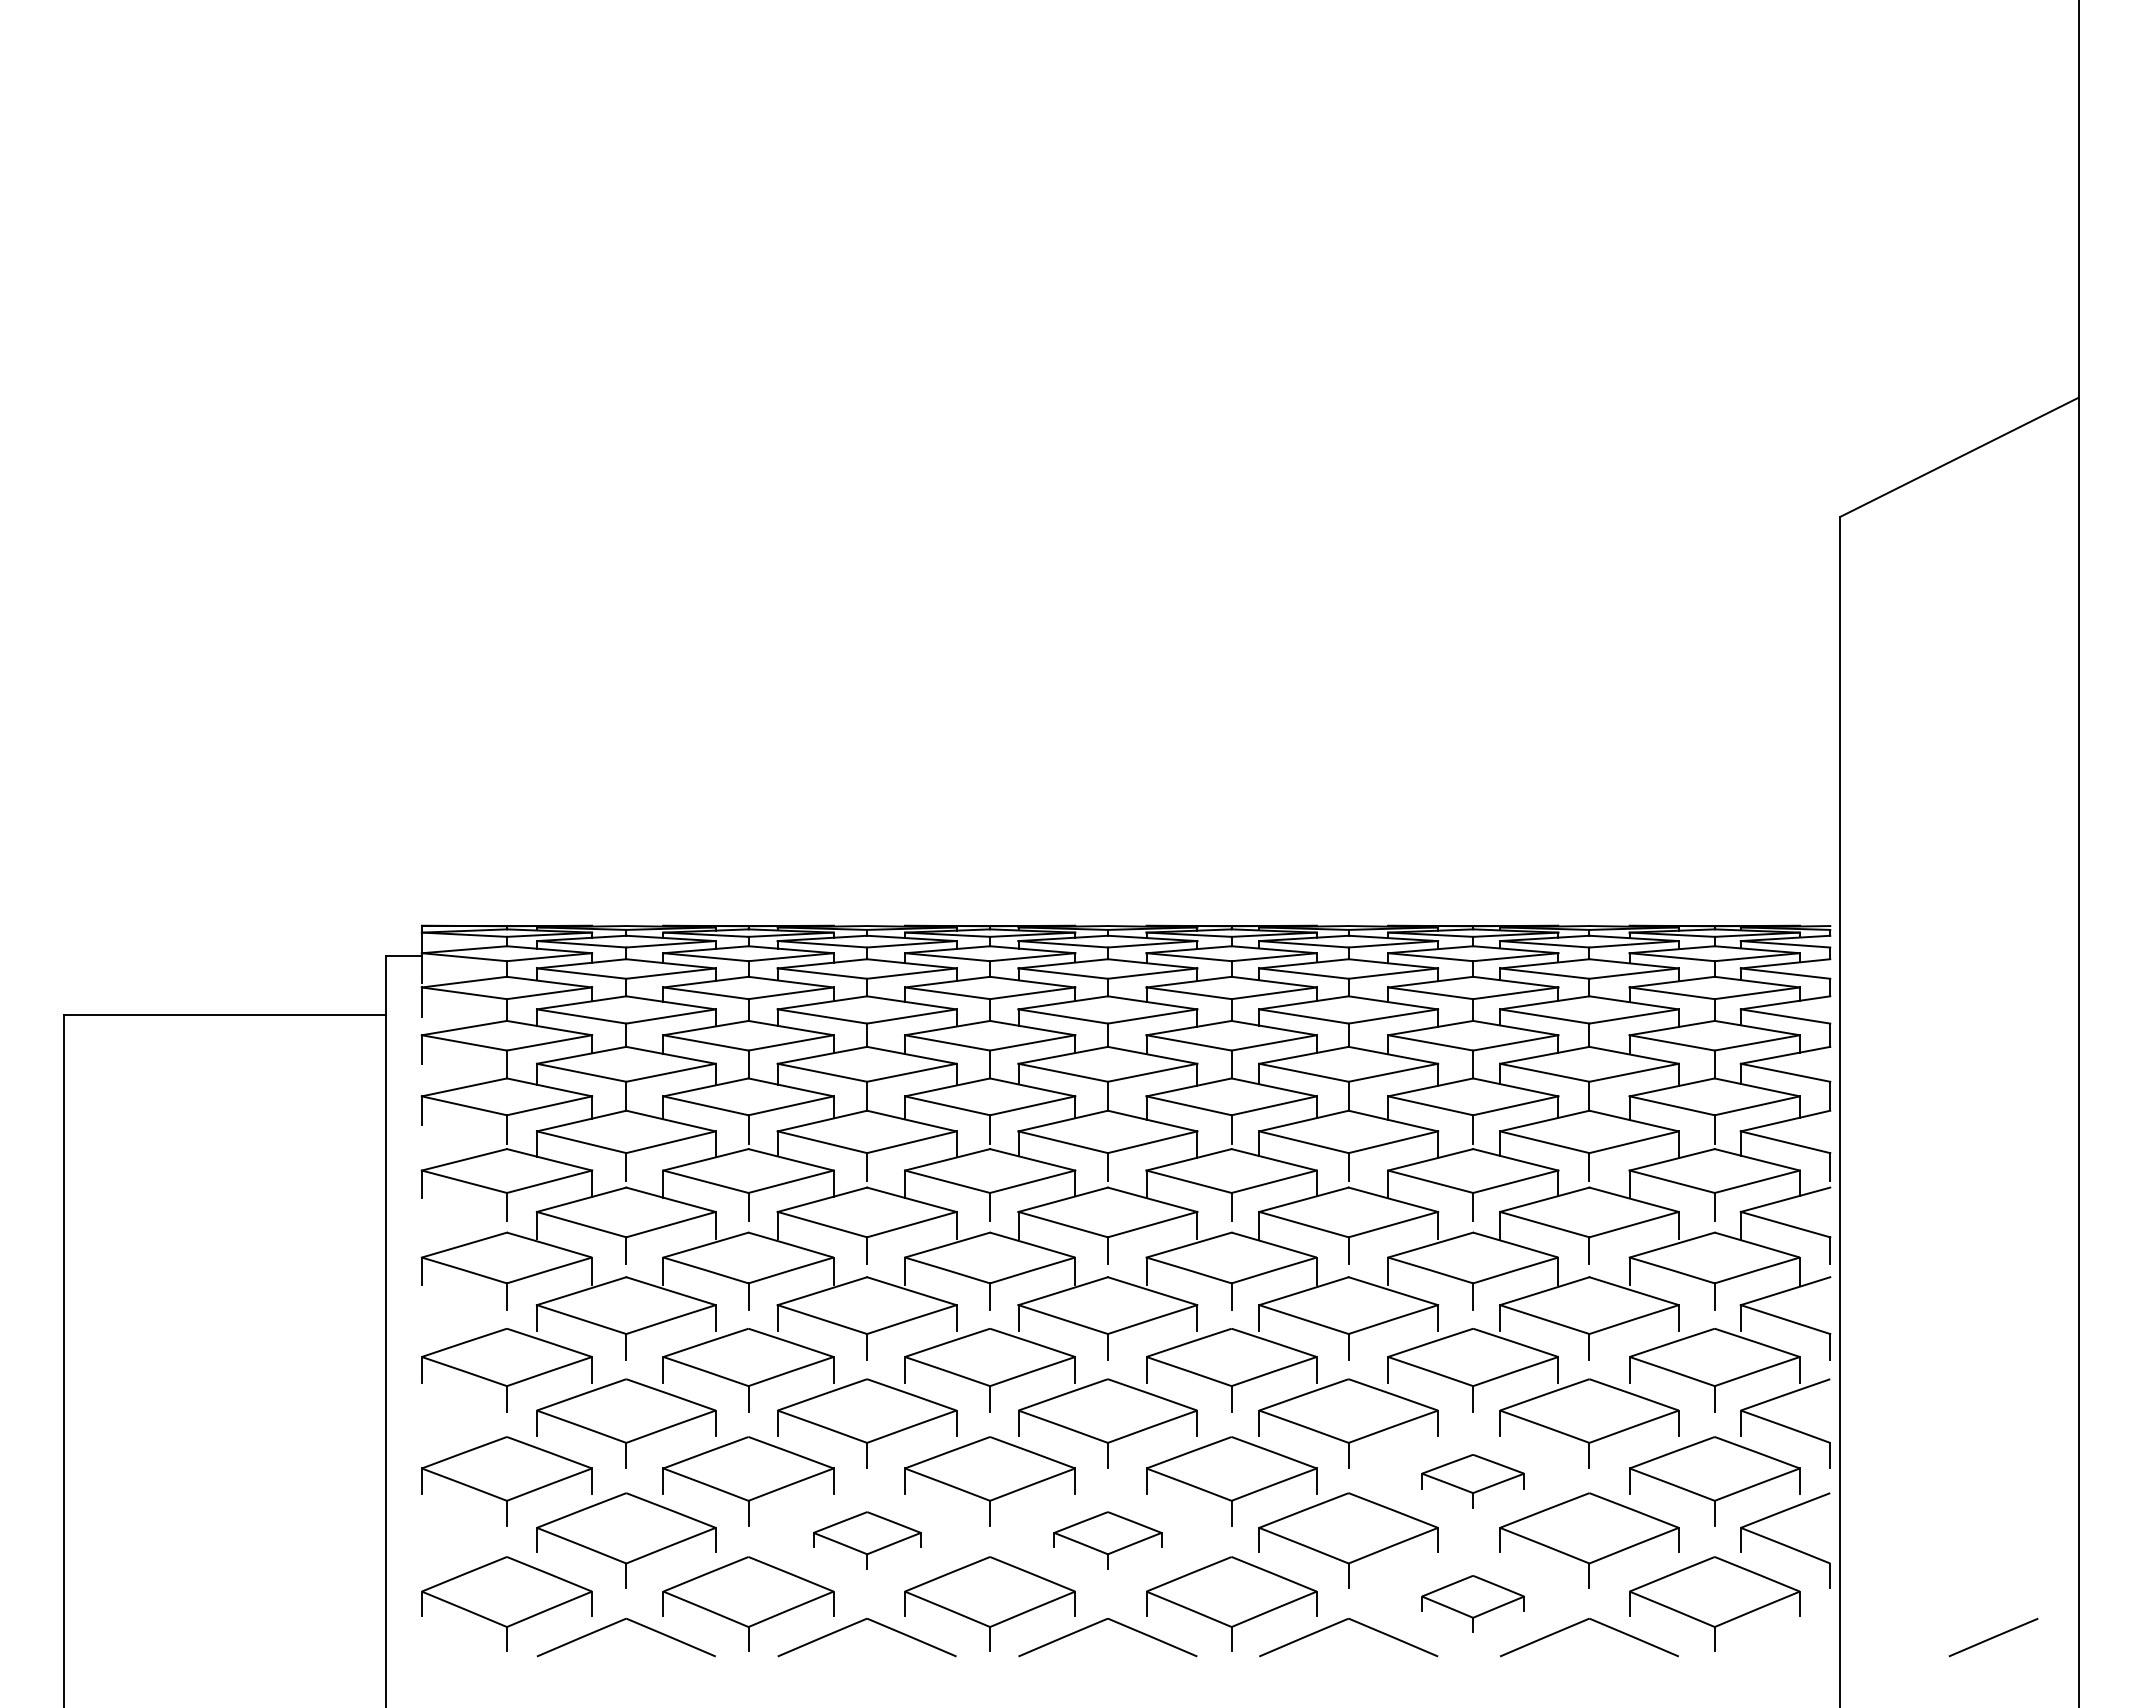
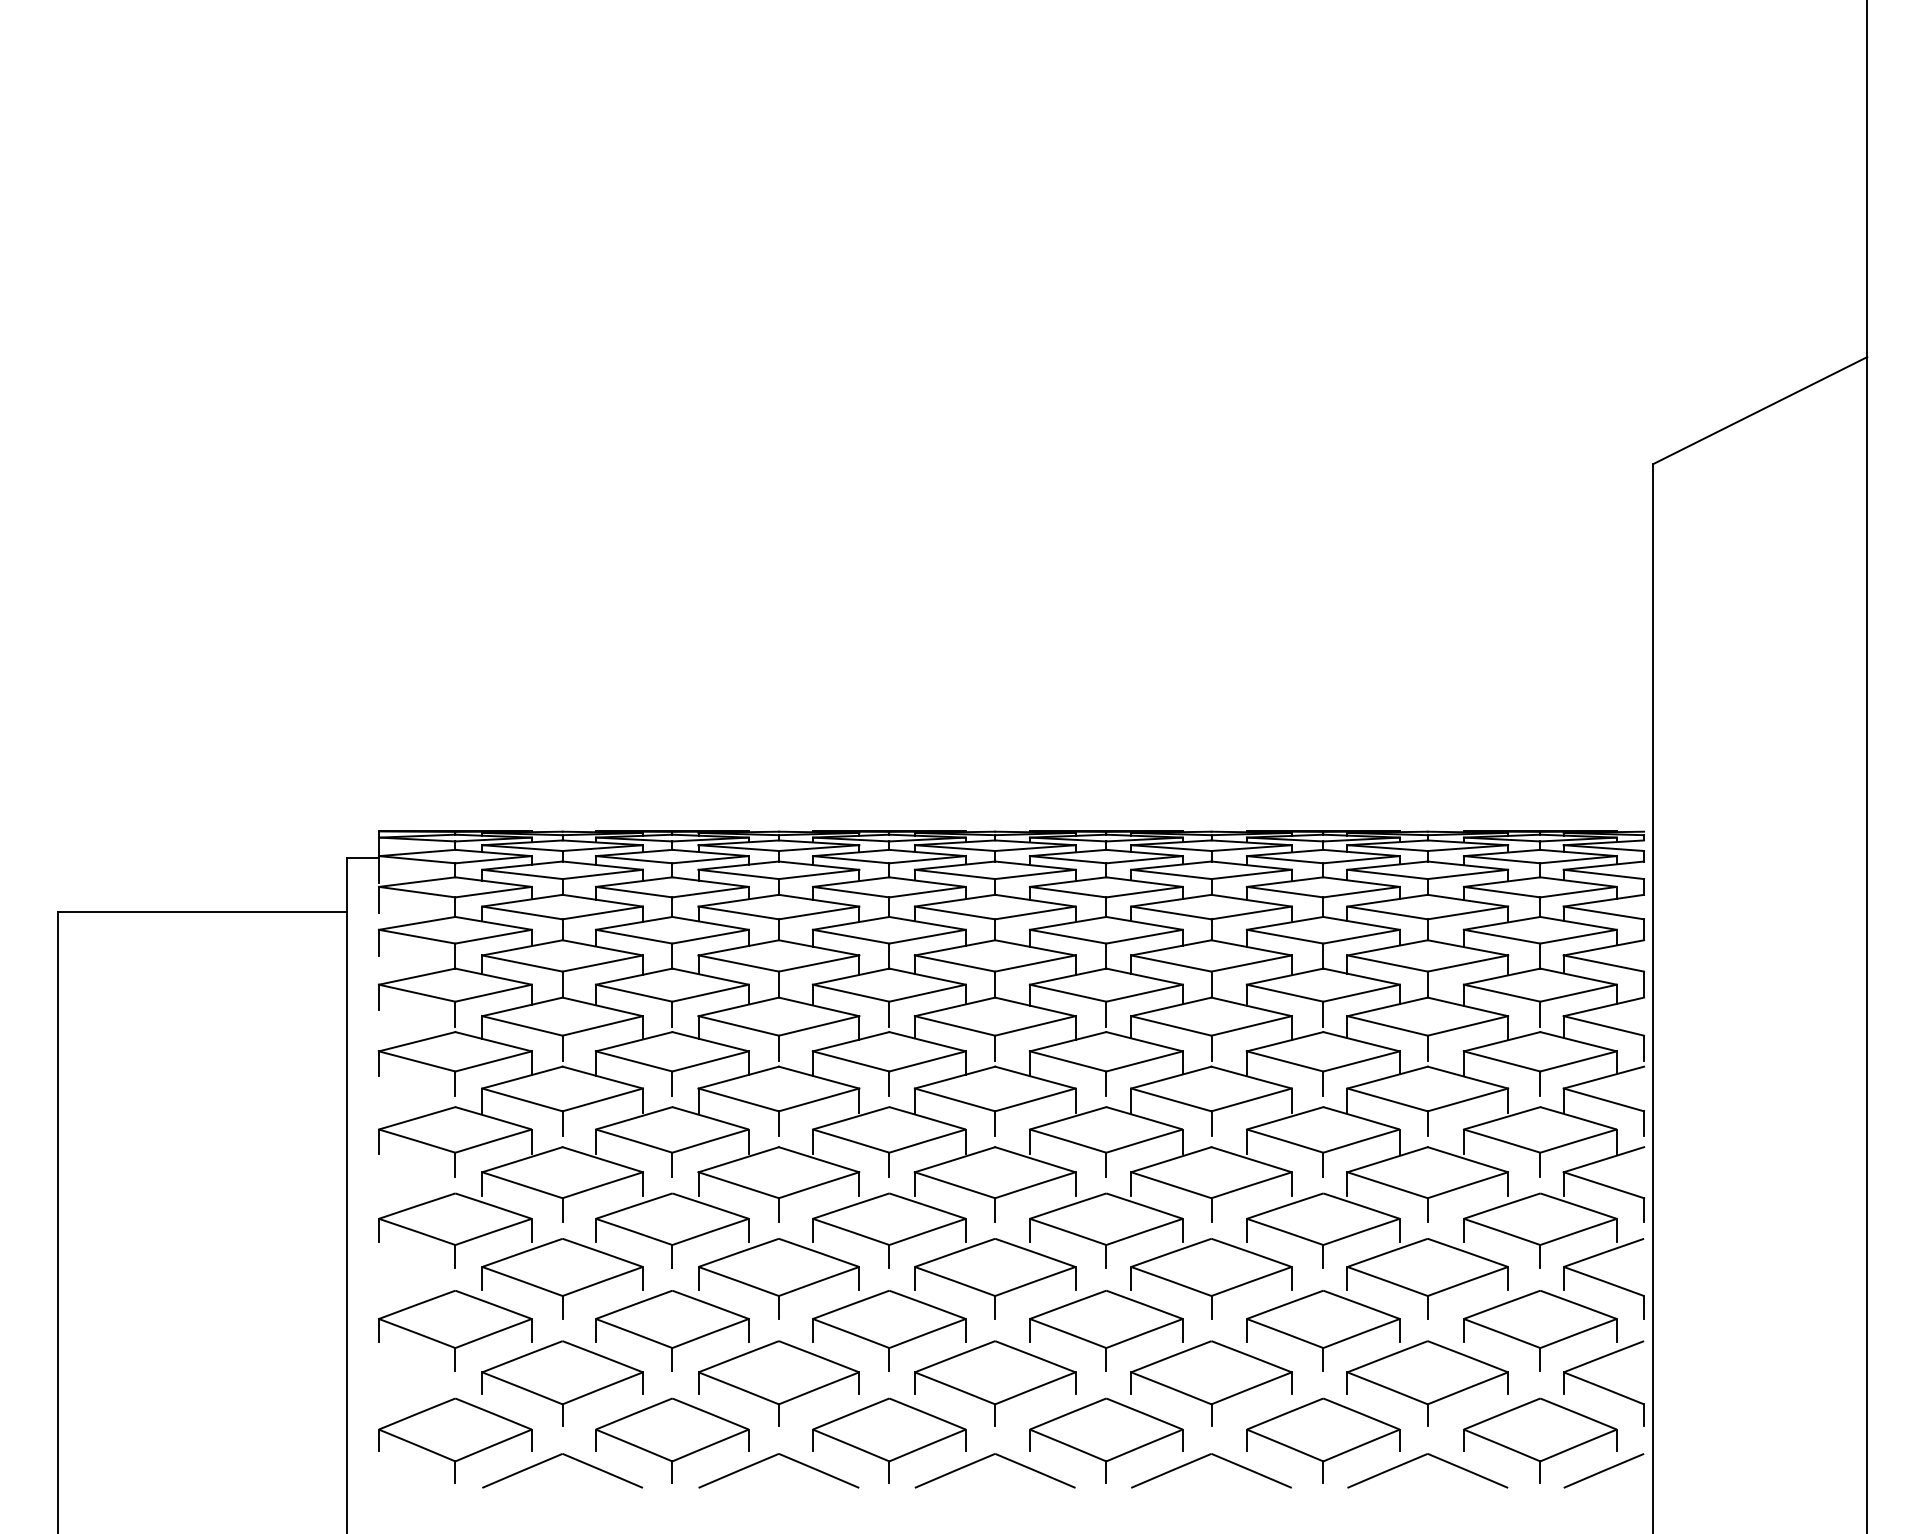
part: (1472, 1481) -> (1322, 1330), size x1.67
part: (867, 1540) -> (779, 1383), size x1.67
part: (1107, 1540) -> (994, 1383), size x1.67
part: (1472, 1603) -> (1322, 1440), size x1.67
line: (1993, 1637) -> (1603, 1470), moved

